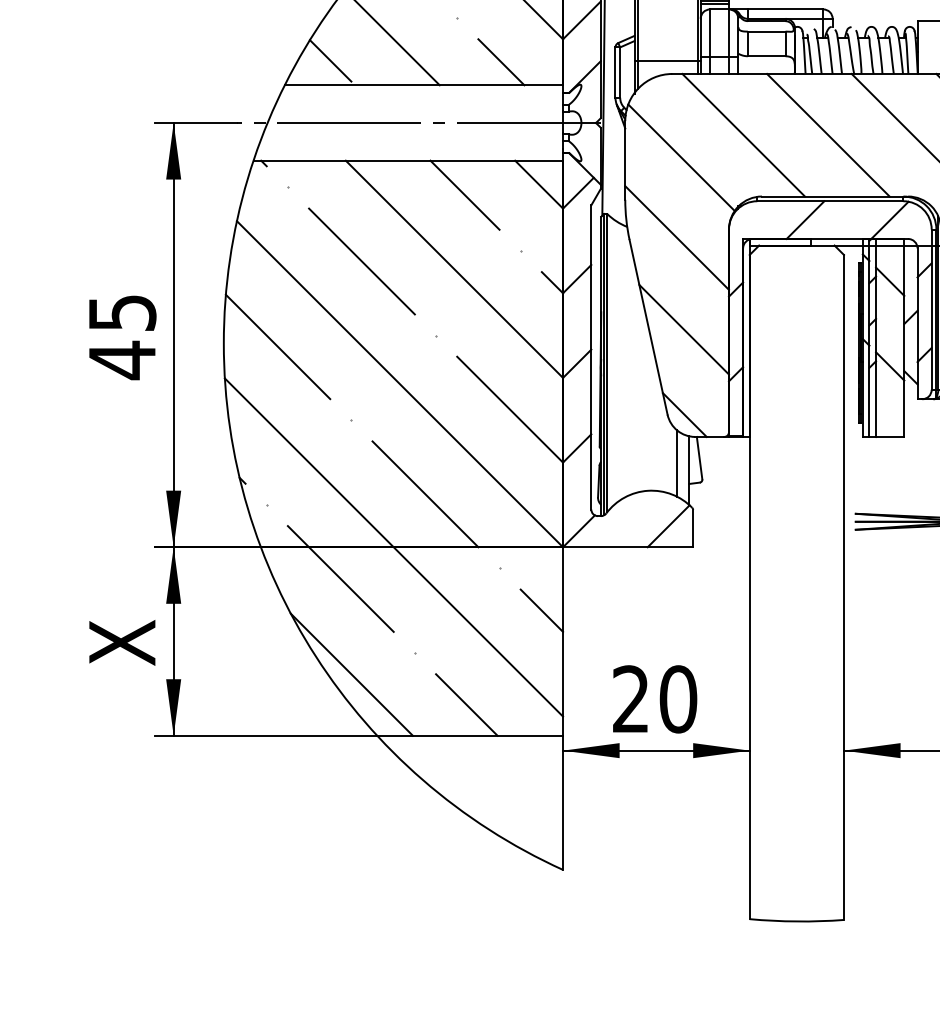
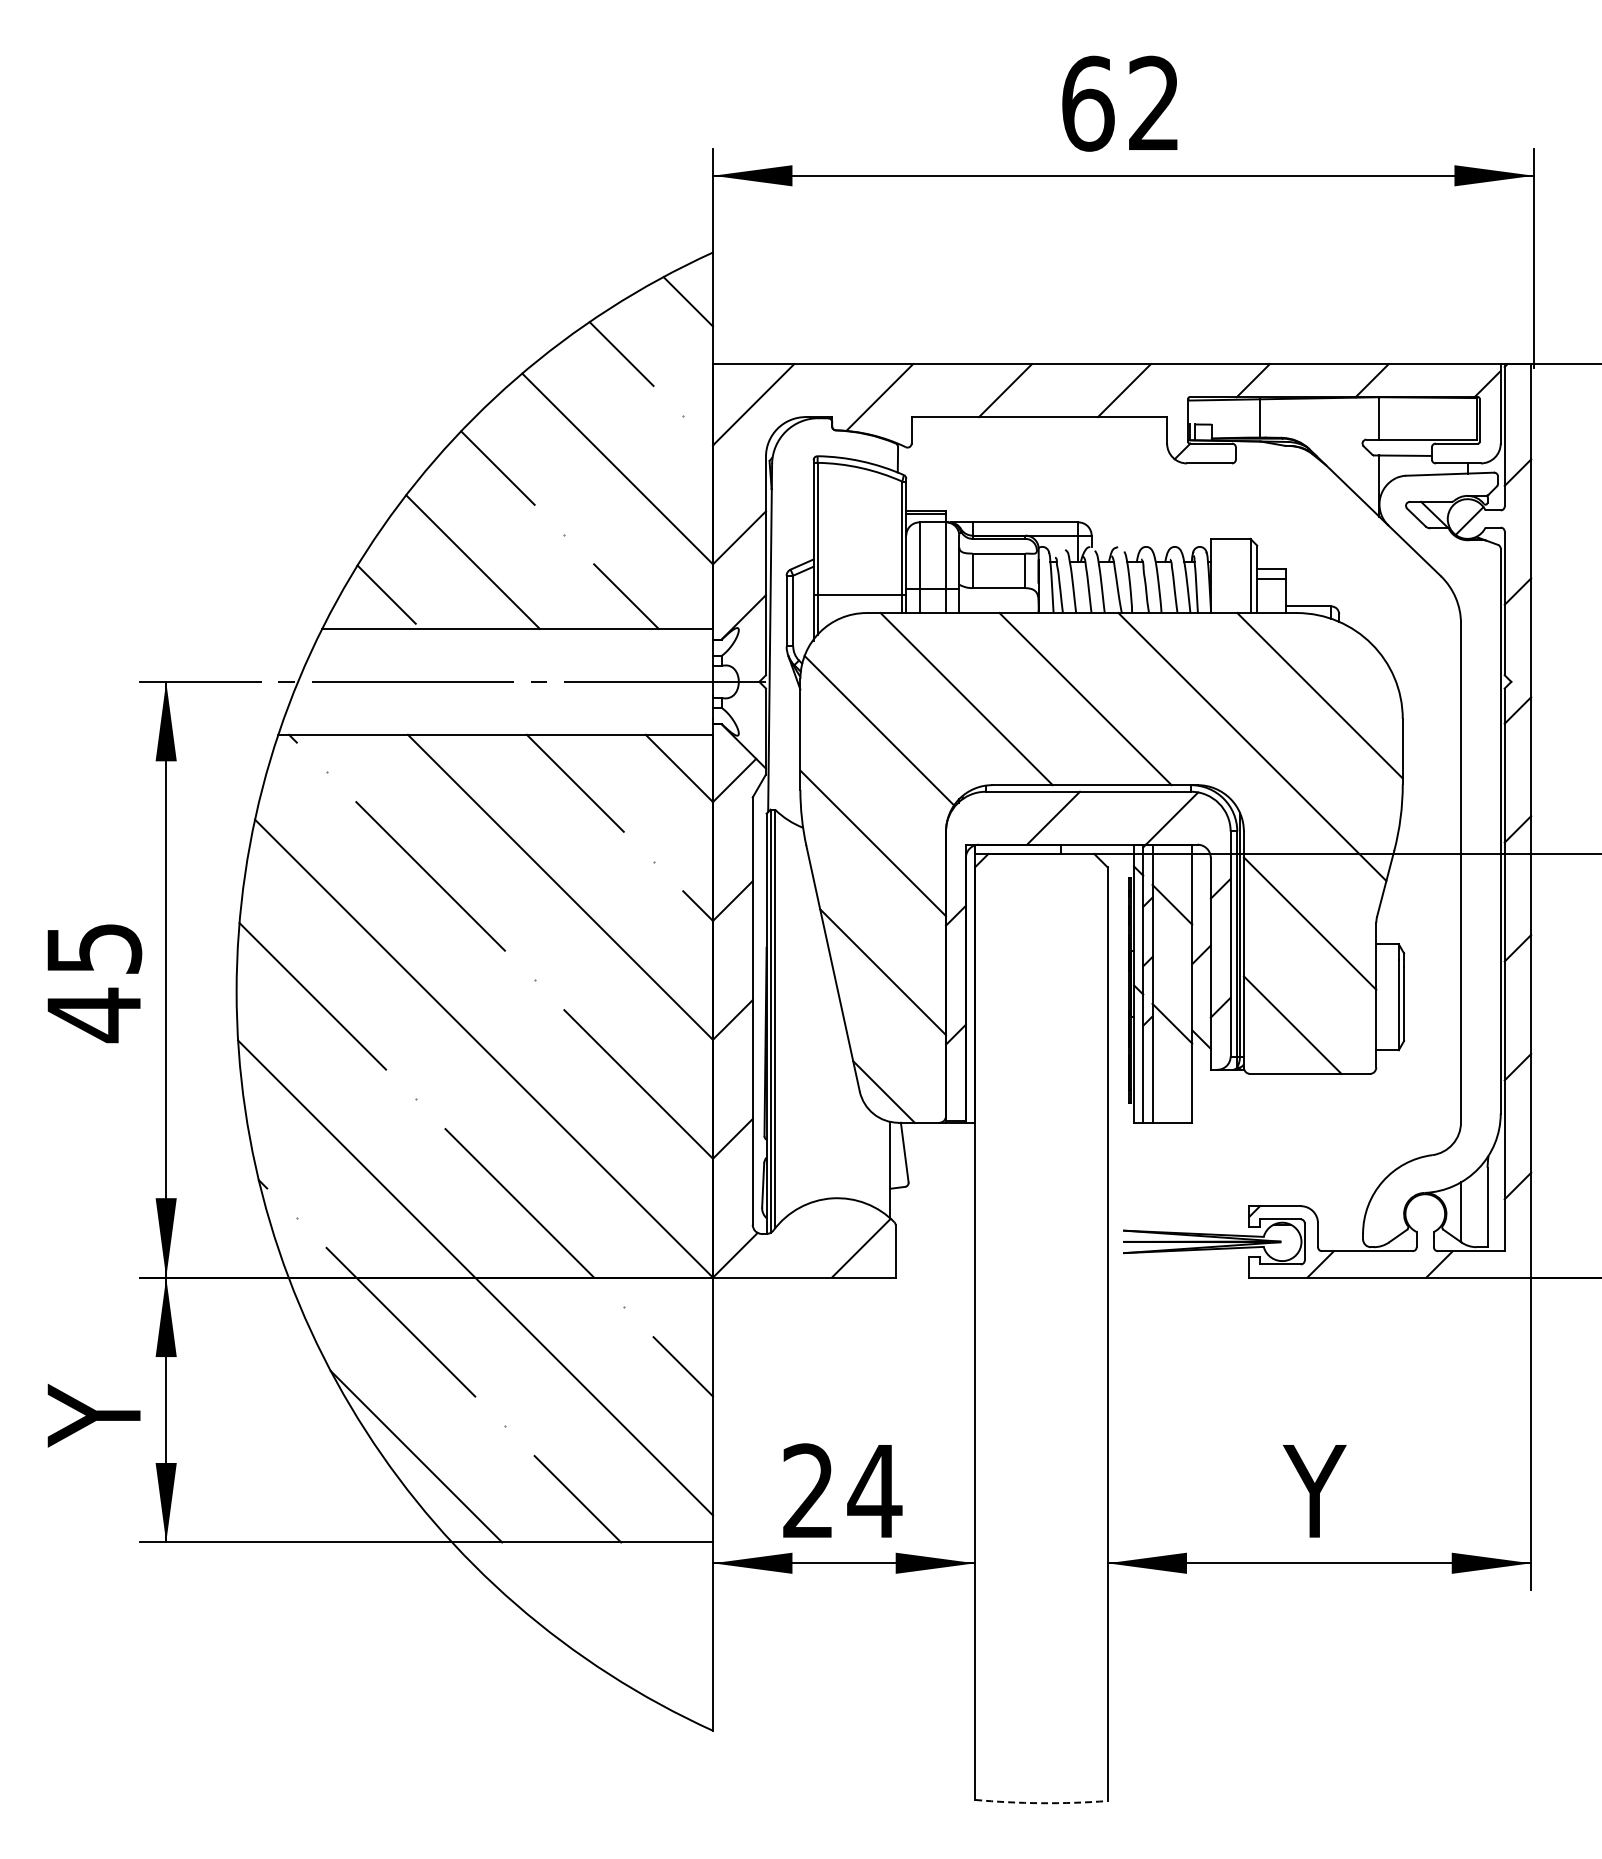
line: (676, 463) -> (872, 1159), removed
text: (121, 643) -> (93, 1413), X -> Y
text: (678, 699) -> (874, 1491), 20 -> 24
arc: (796, 921) -> (1041, 1803), solid -> dashed

